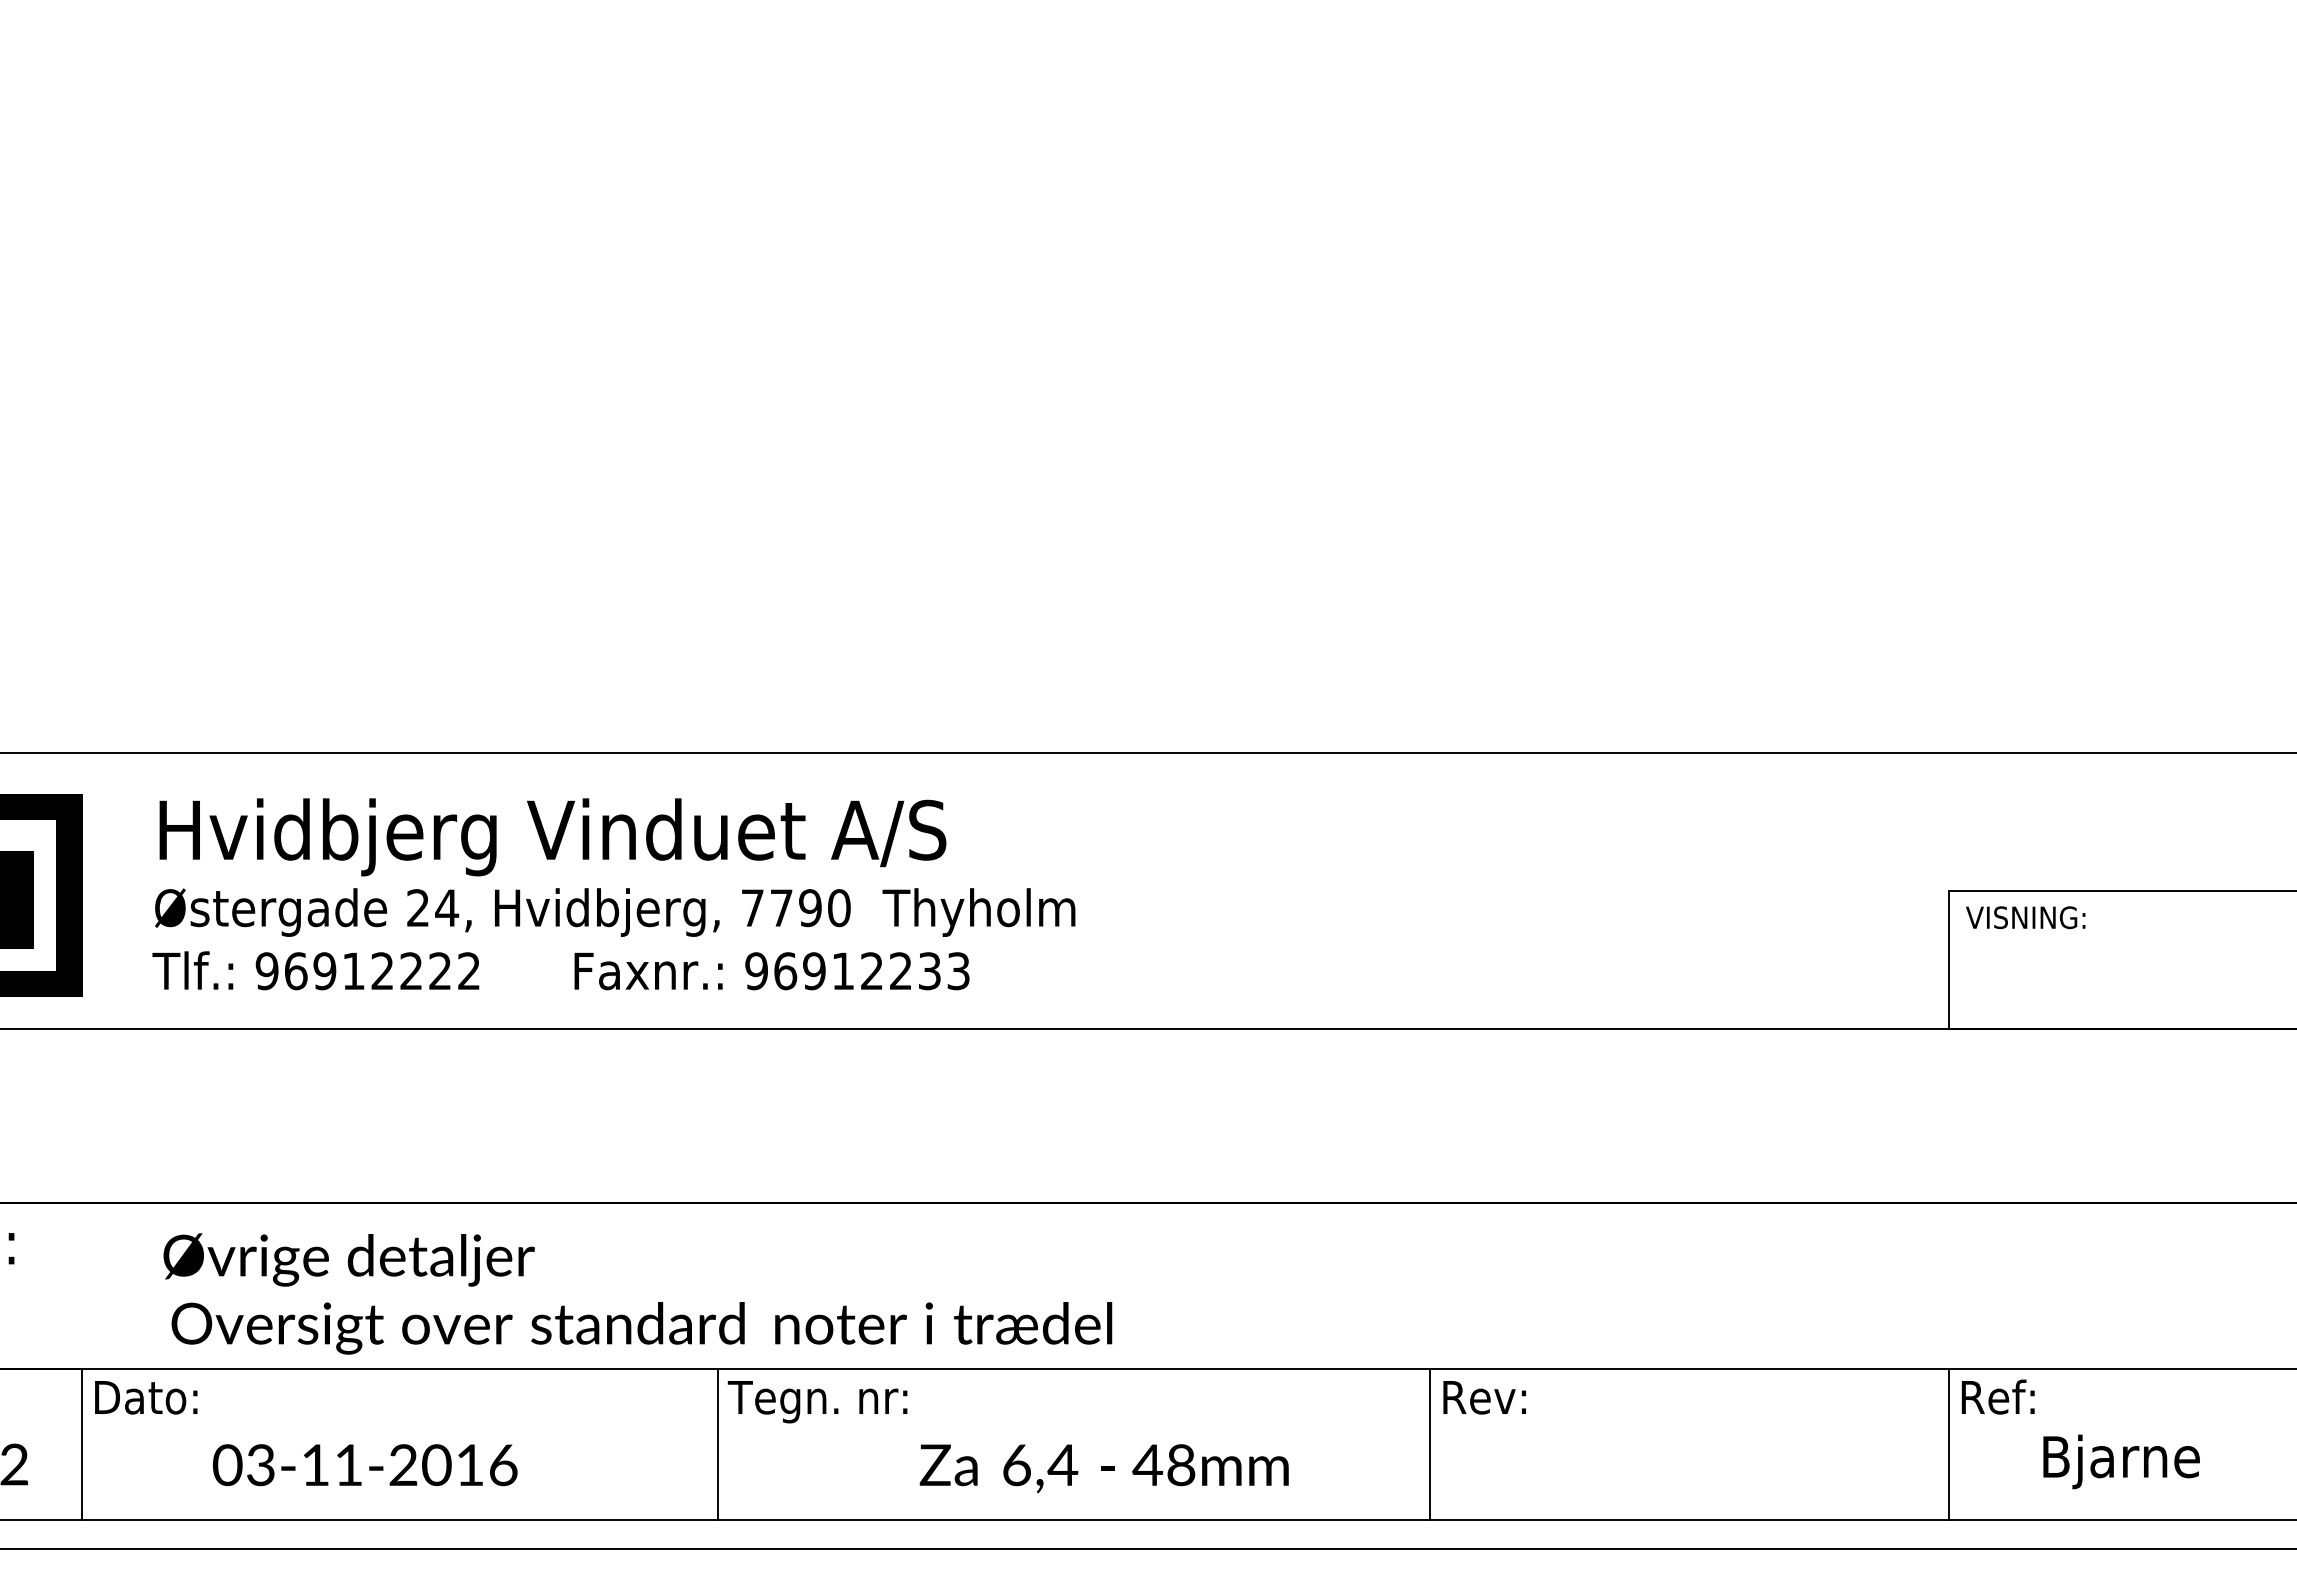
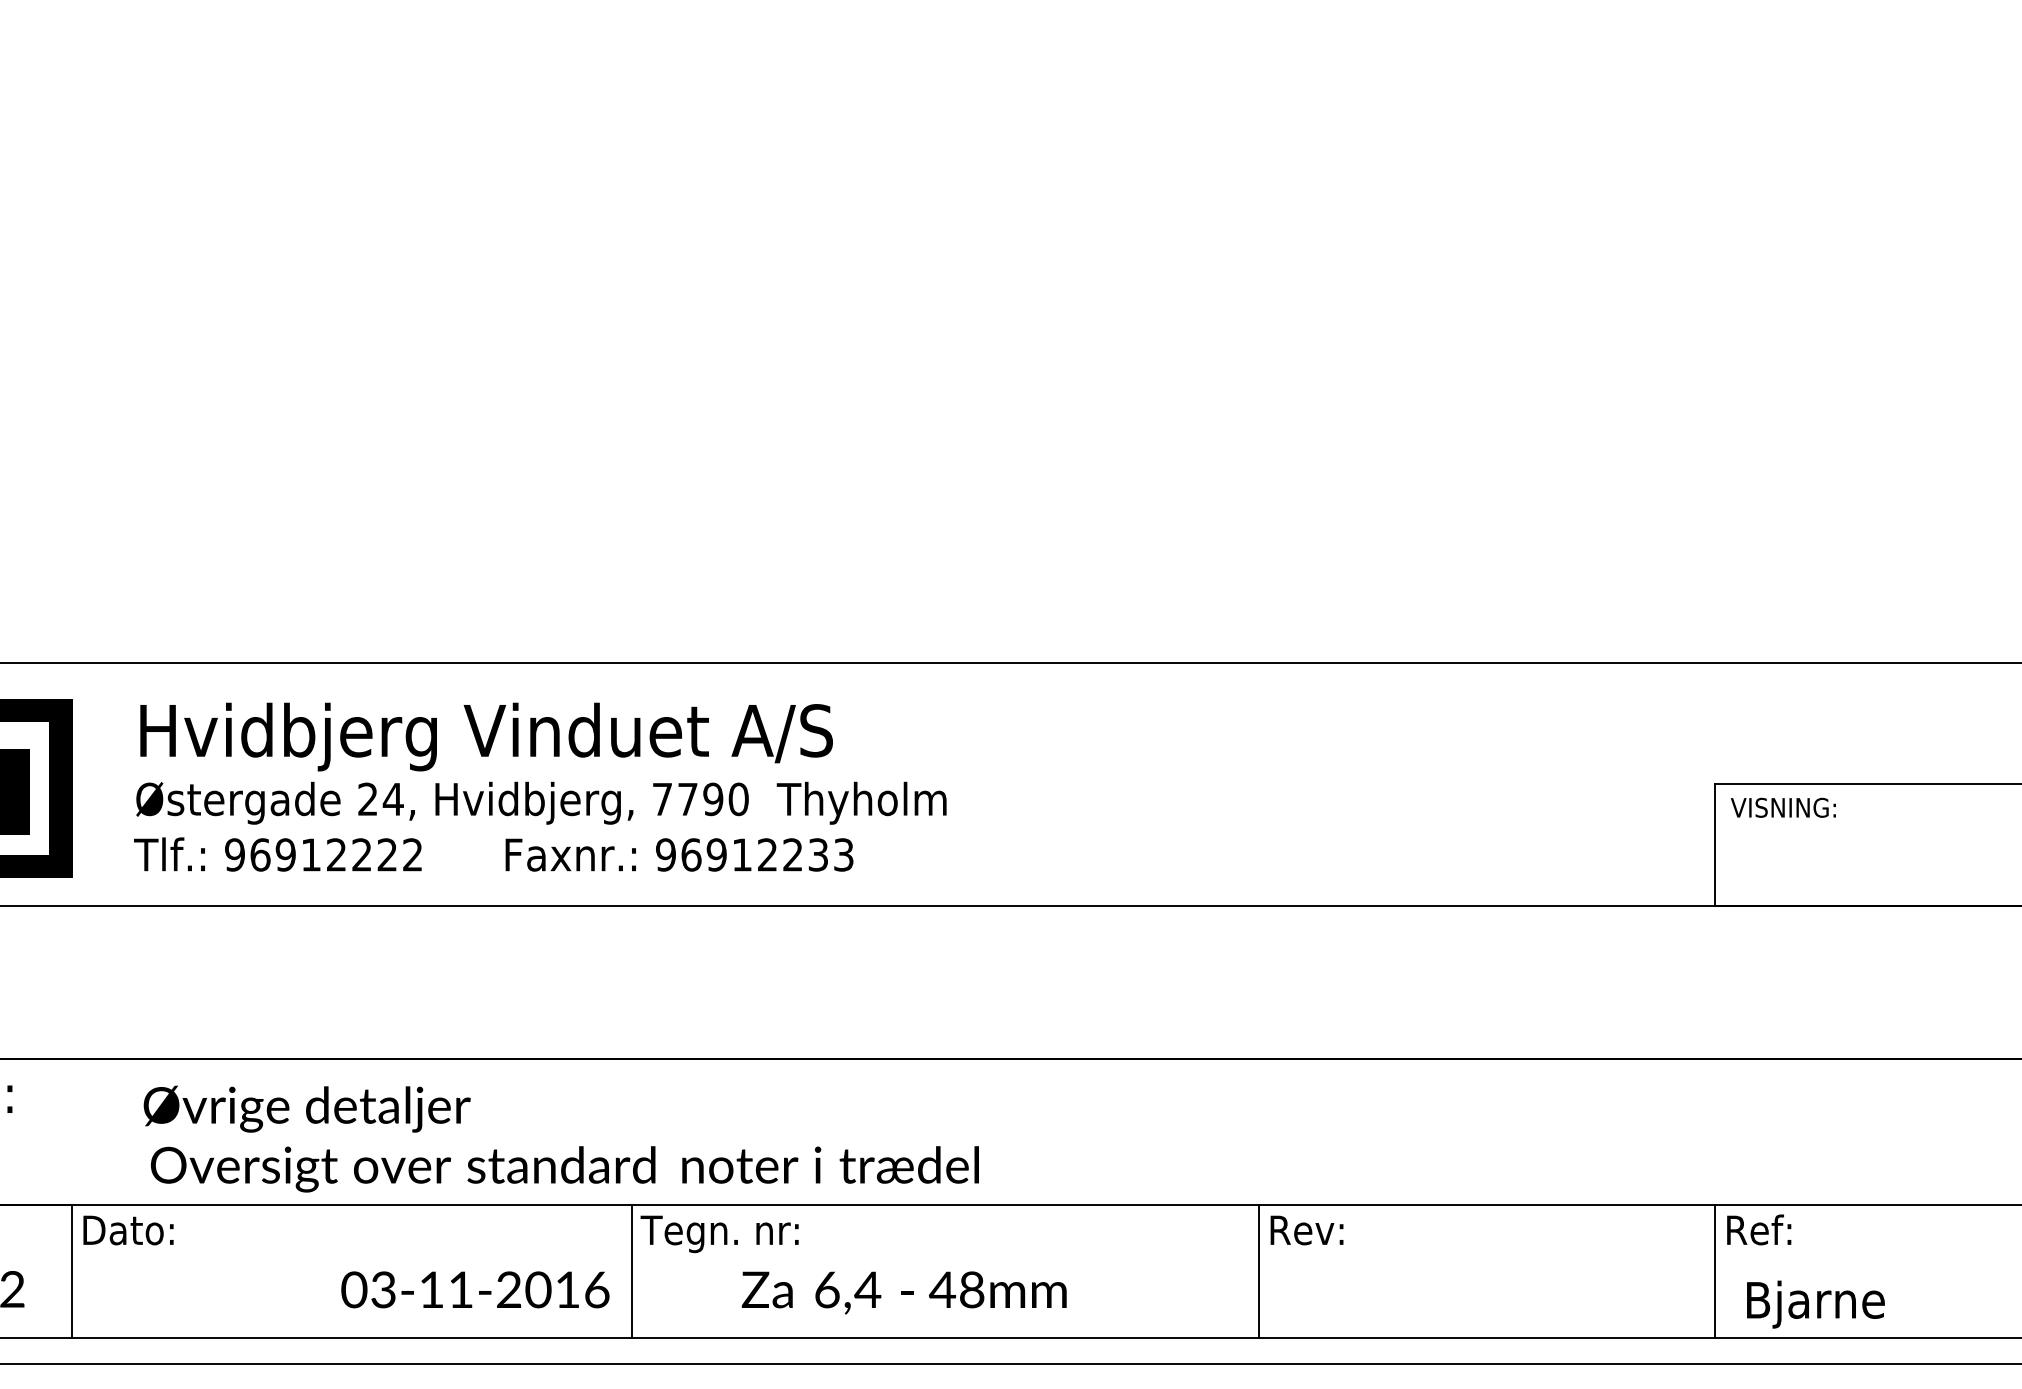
text: (2121, 1461) -> (1815, 1304), moved
text: (365, 1465) -> (475, 1290), moved
text: (1103, 1468) -> (903, 1292), moved

